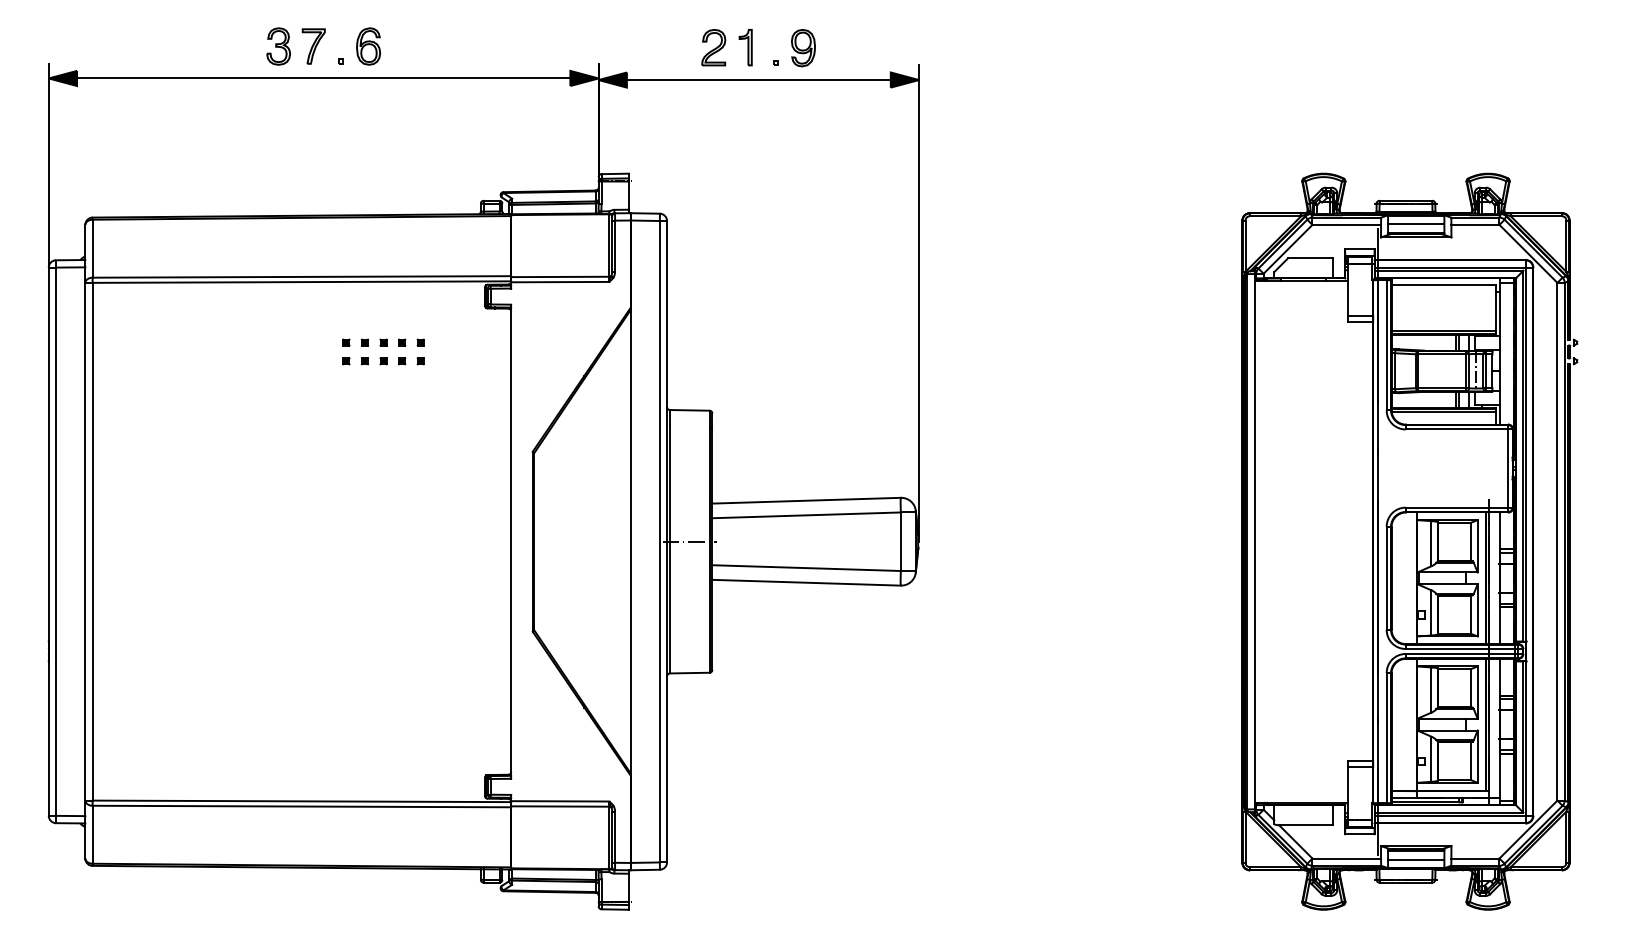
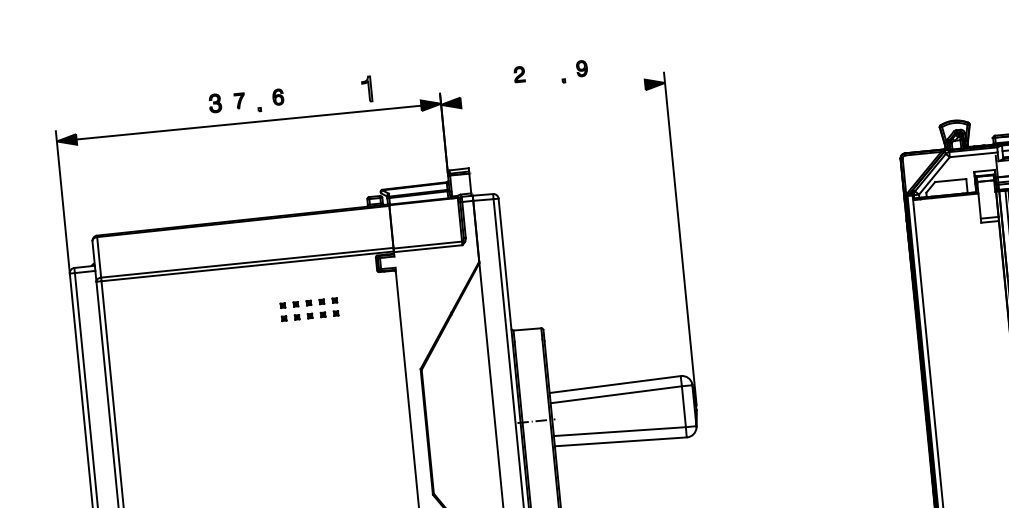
part: (278, 46) -> (215, 103), size x0.7
part: (313, 46) -> (239, 100), size x0.6
part: (368, 46) -> (278, 97), size x0.6
part: (713, 47) -> (519, 74), size x0.6
part: (745, 47) -> (366, 89), moved
part: (803, 48) -> (582, 68), size x0.6
line: (758, 80) -> (552, 94), removed

